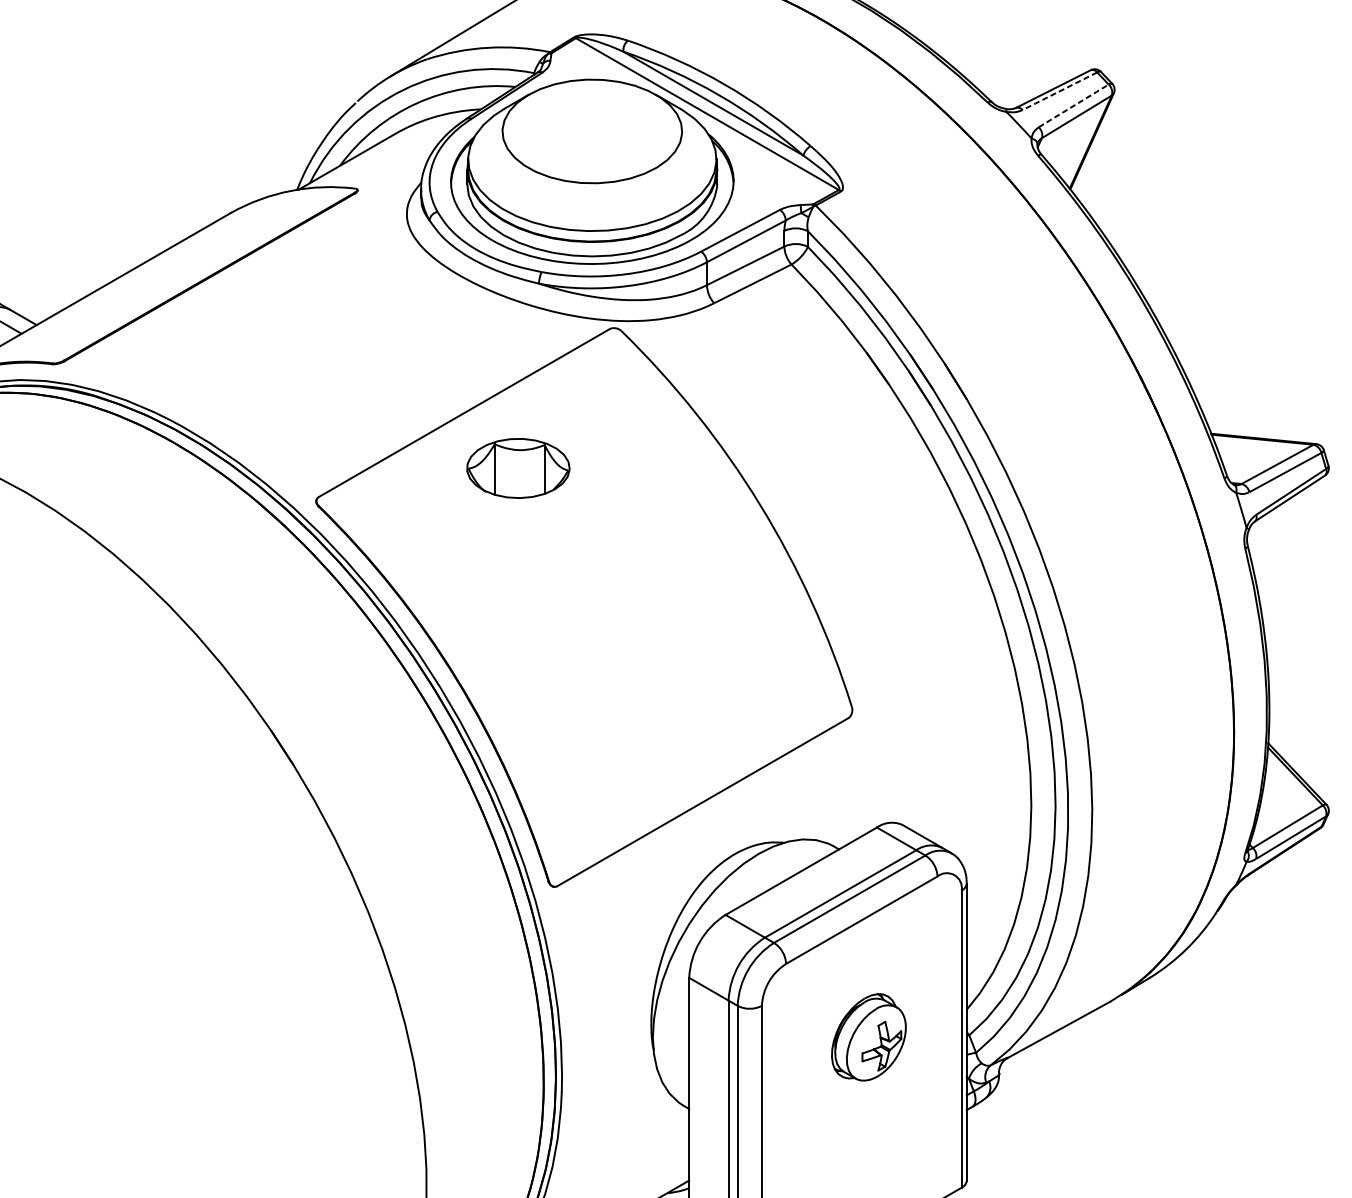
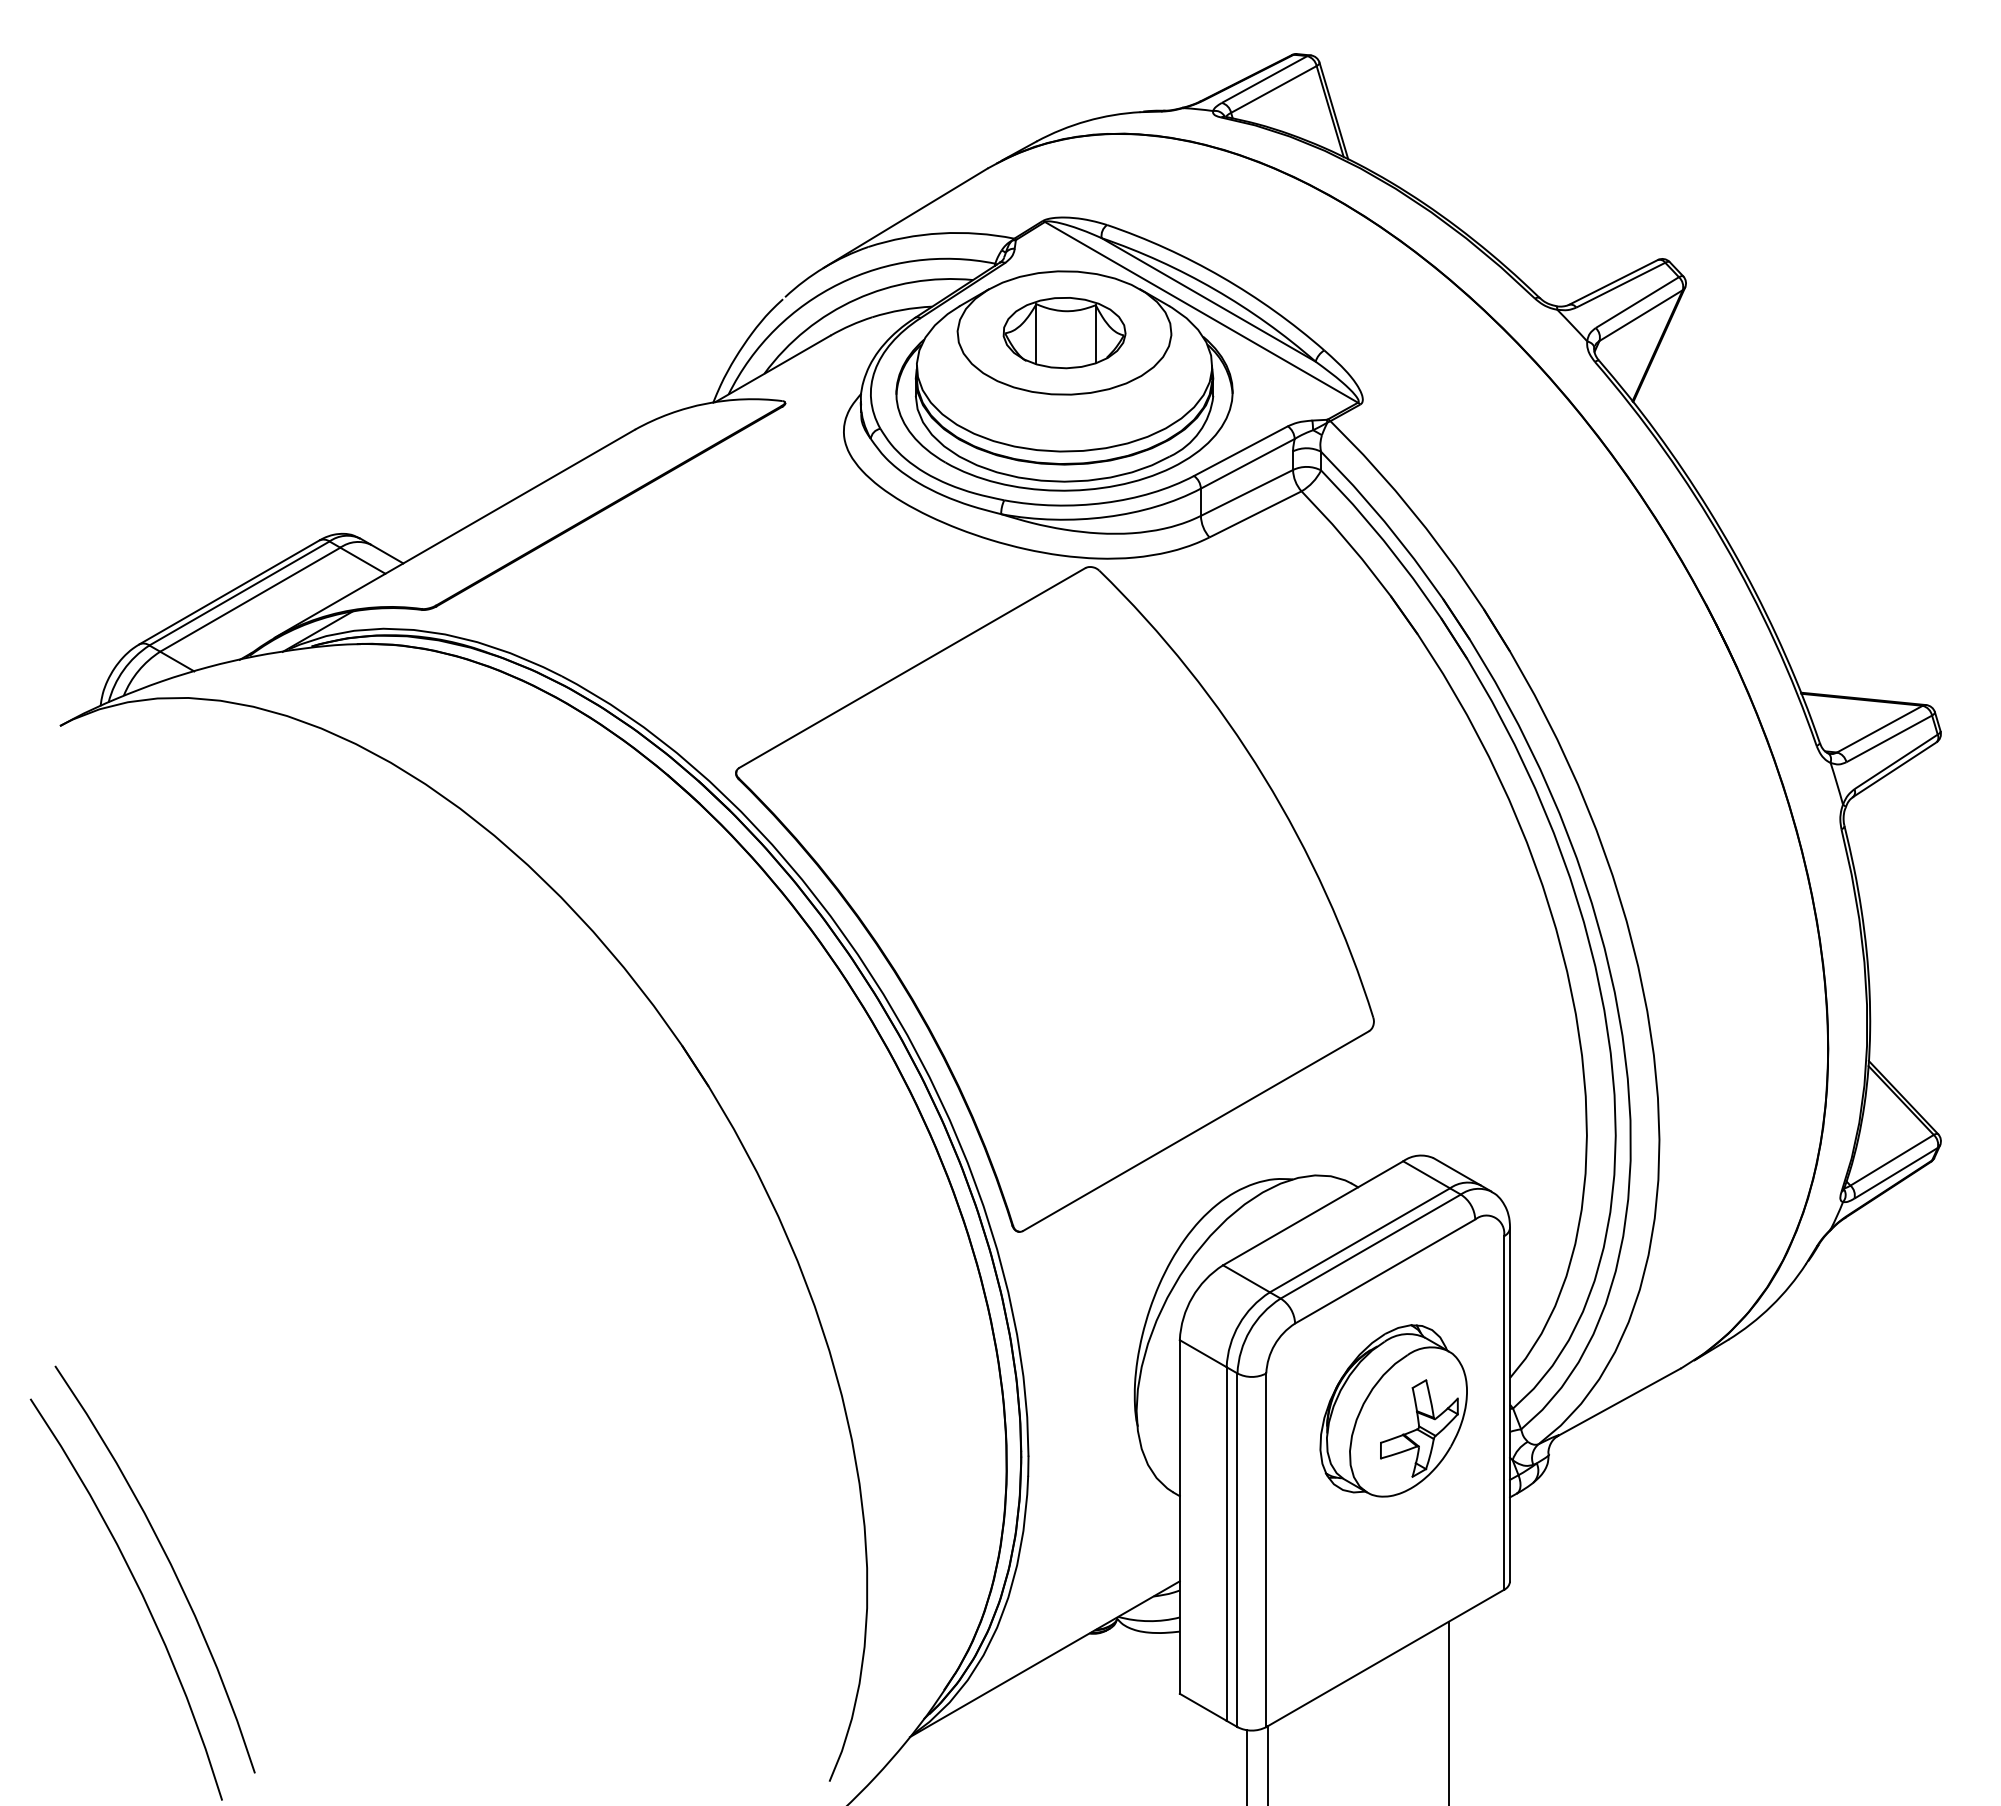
line: (1059, 91) -> (1620, 285), dashed -> solid
line: (1073, 105) -> (1637, 302), dashed -> solid
part: (518, 468) -> (1064, 333), moved
part: (868, 1036) -> (1393, 1410), size x1.67

